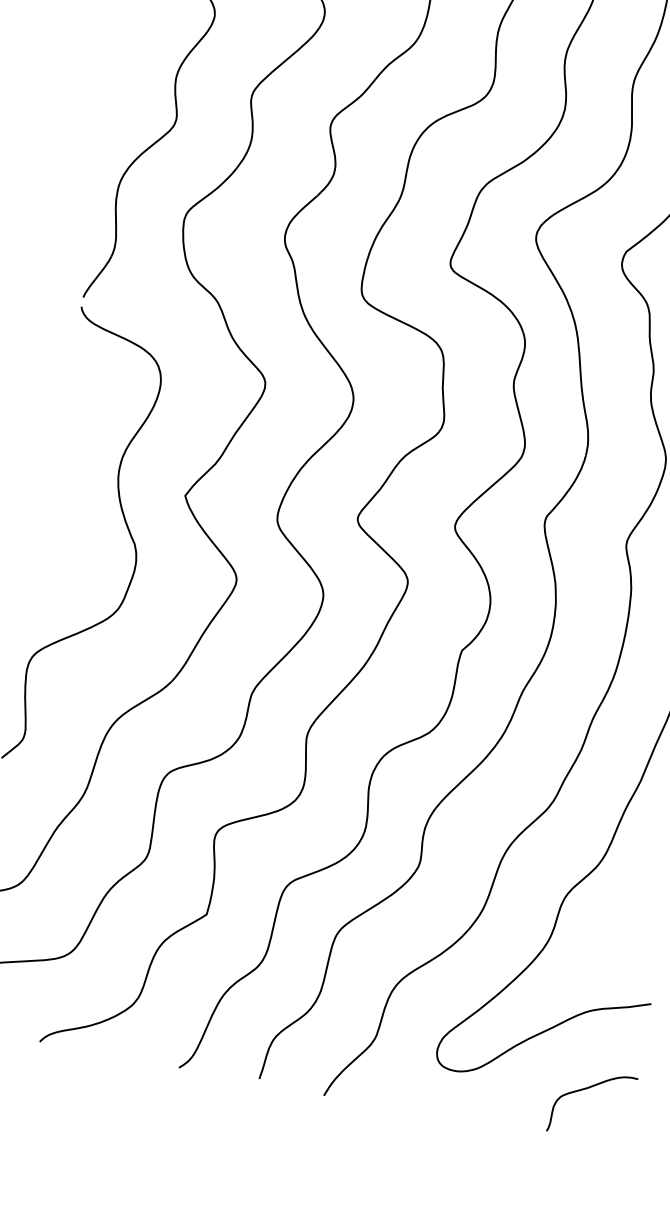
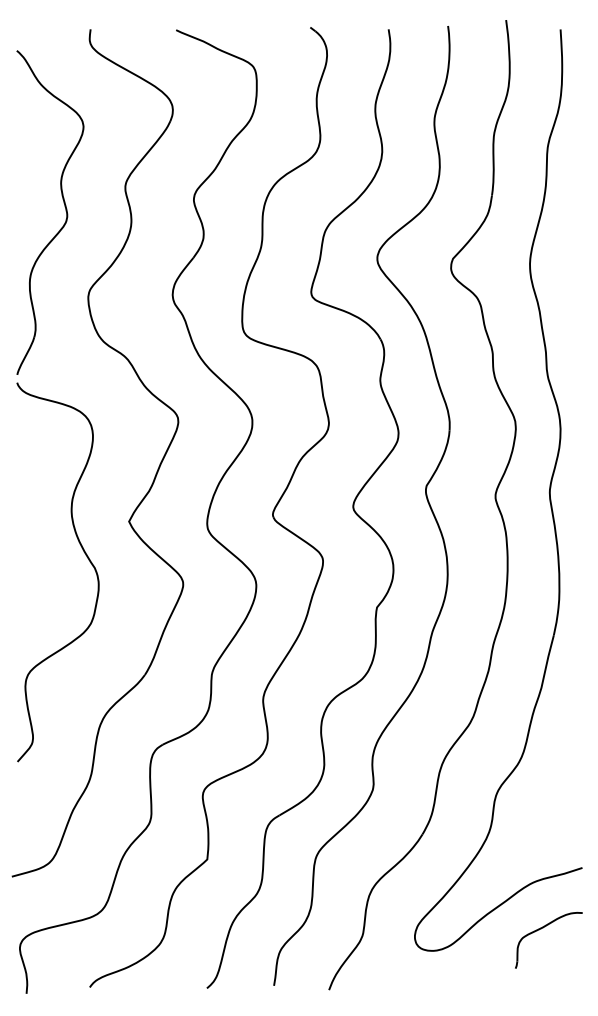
part: (588, 1089) -> (543, 928), moved

